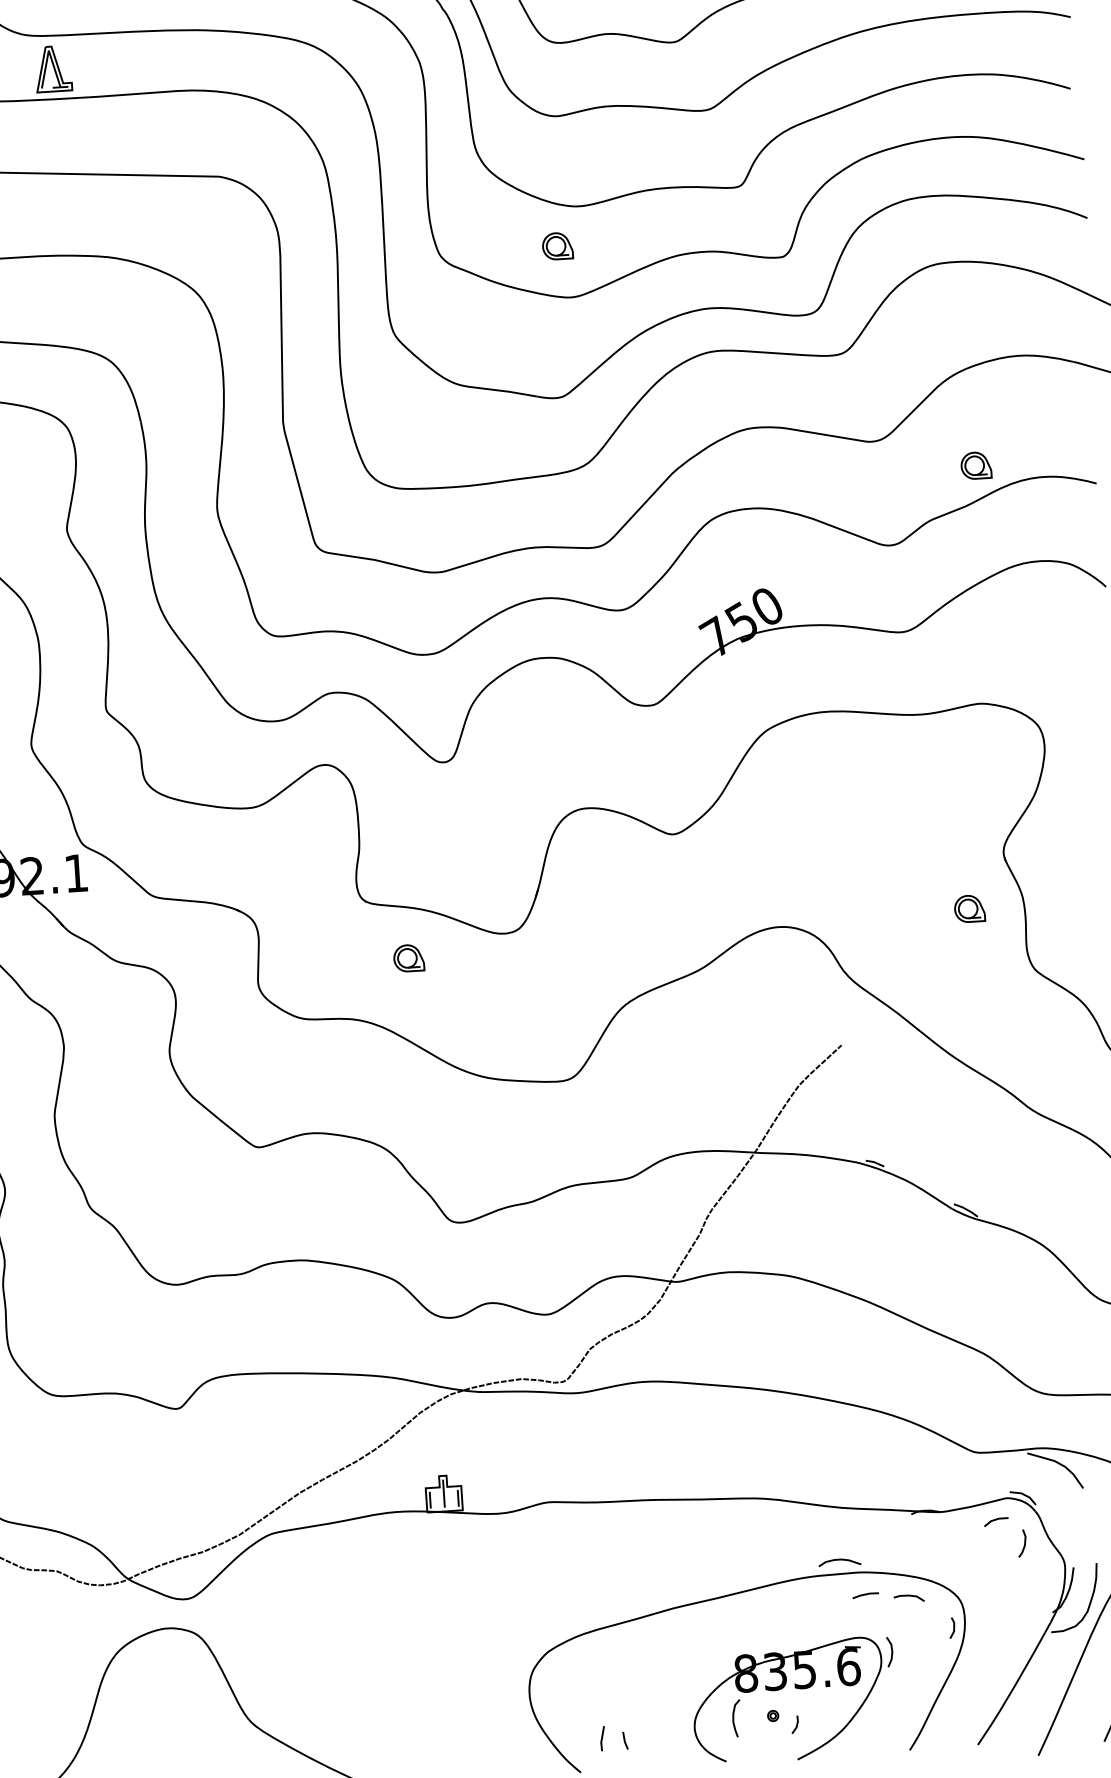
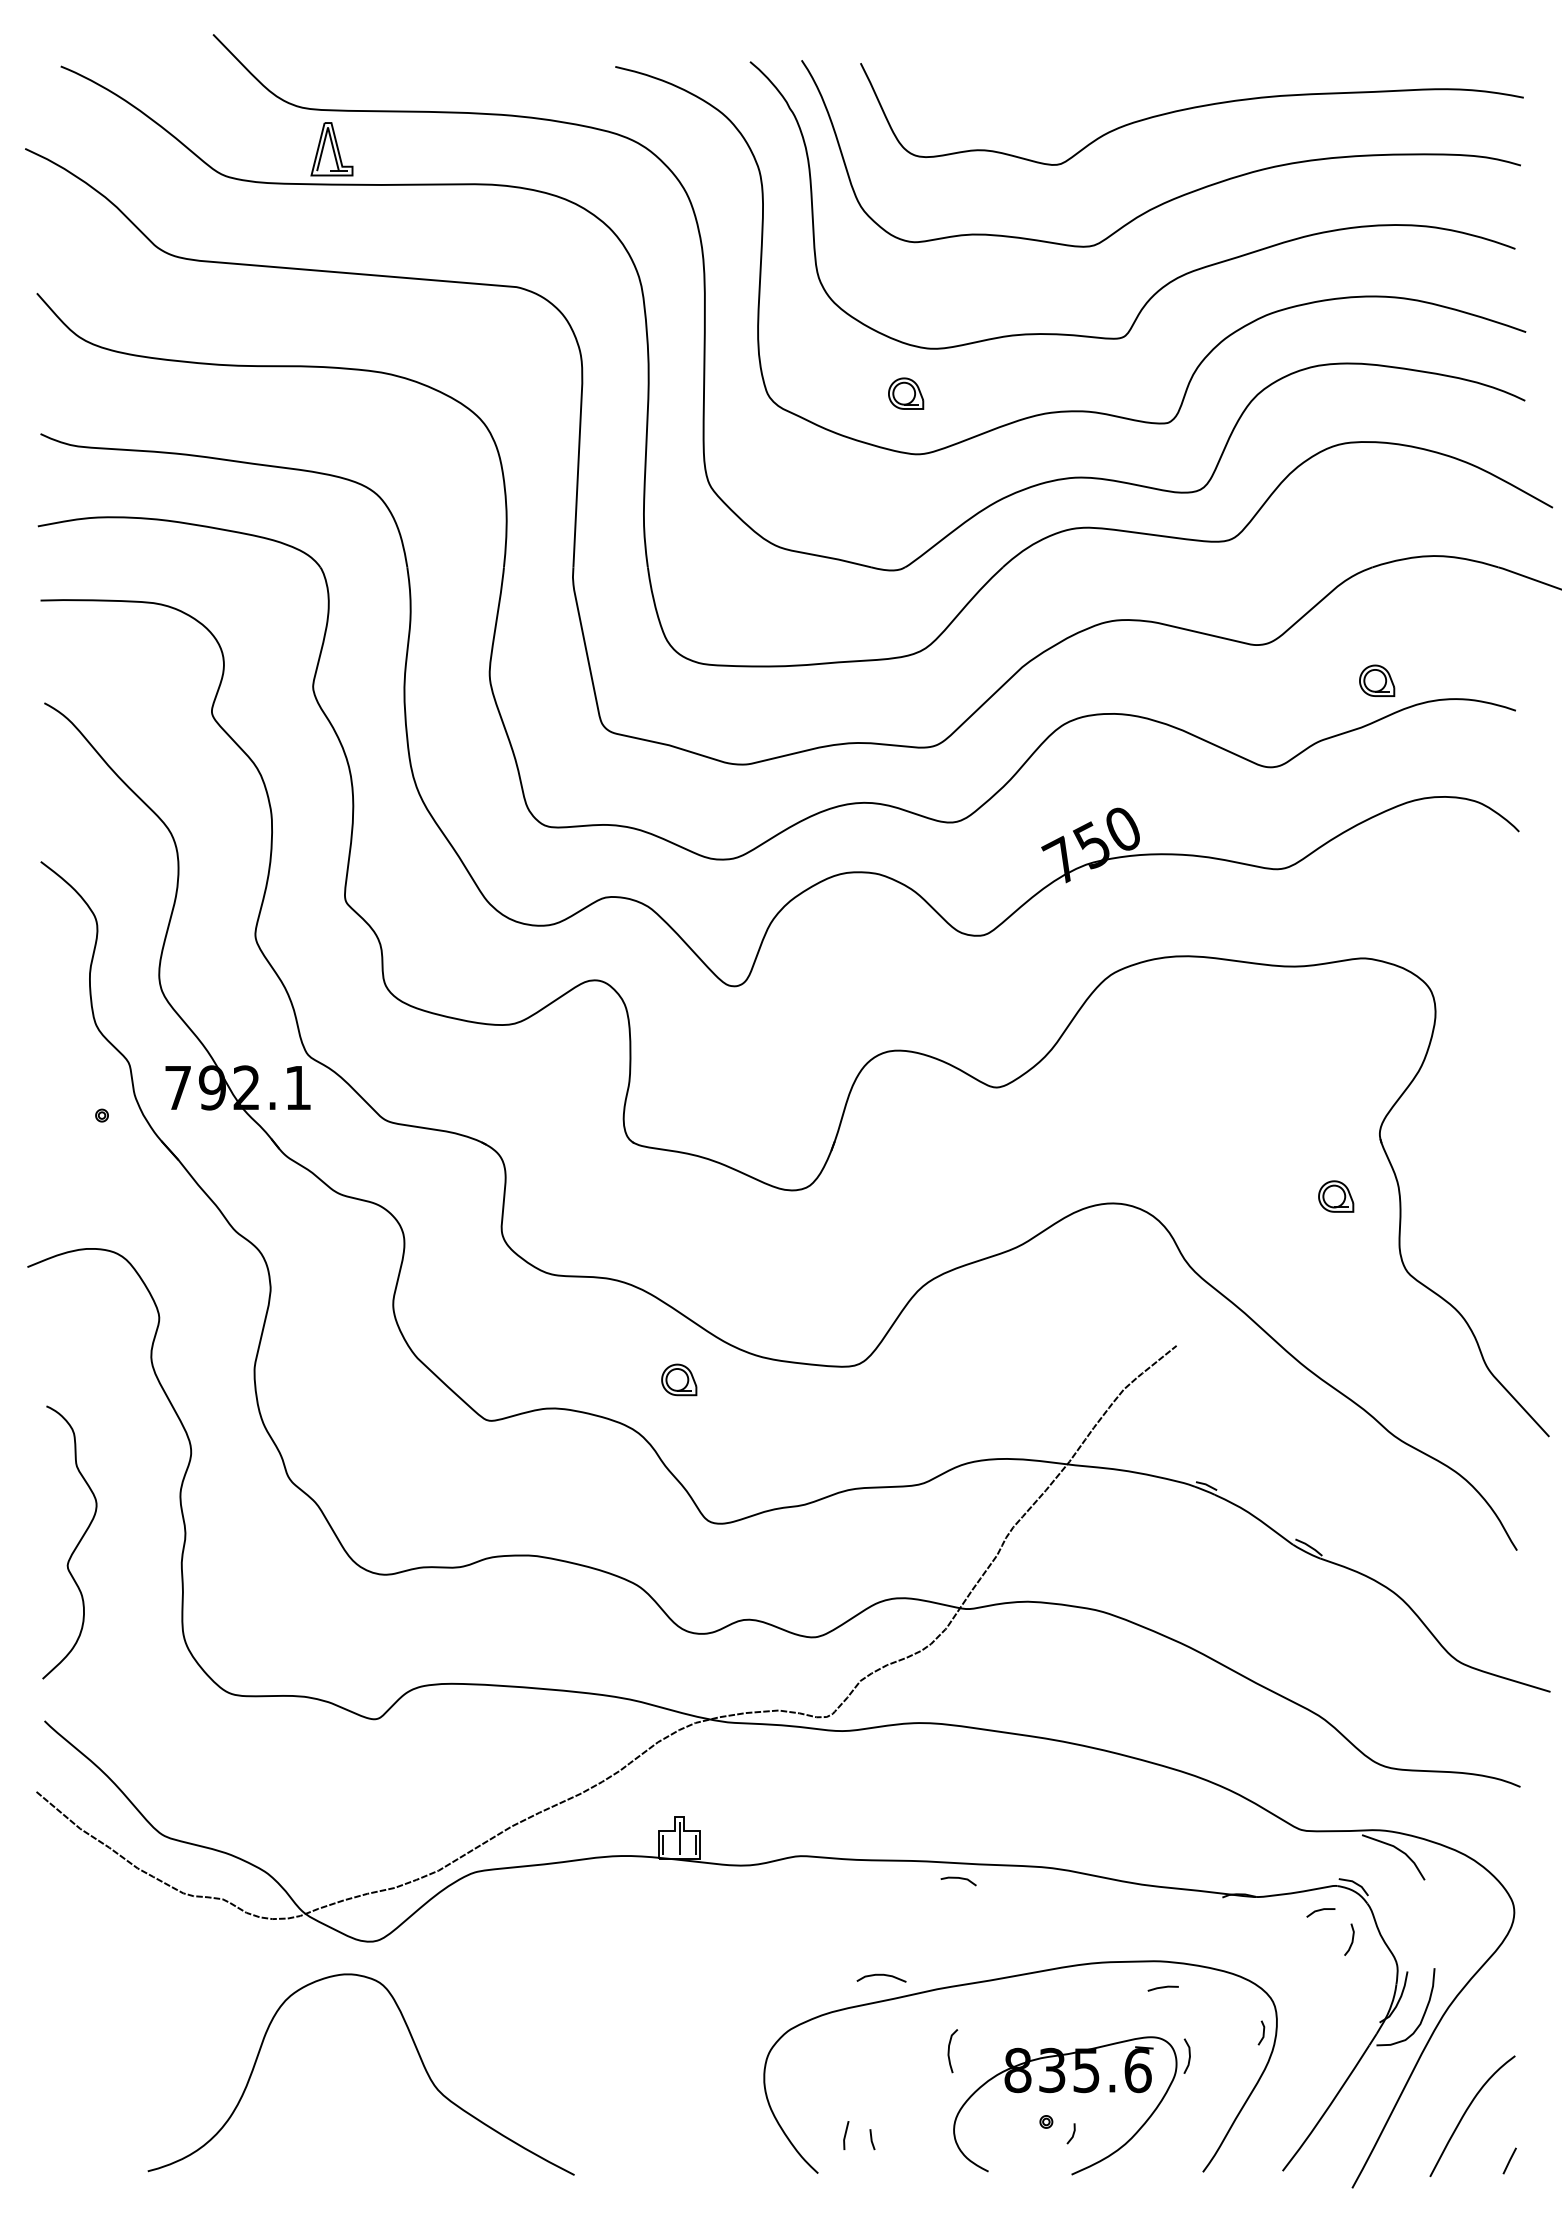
part: (409, 957) -> (679, 1379), moved
curve: (839, 1560) -> (881, 1975), moved
line: (910, 1596) -> (960, 1879), moved
curve: (733, 1719) -> (949, 2051), moved

